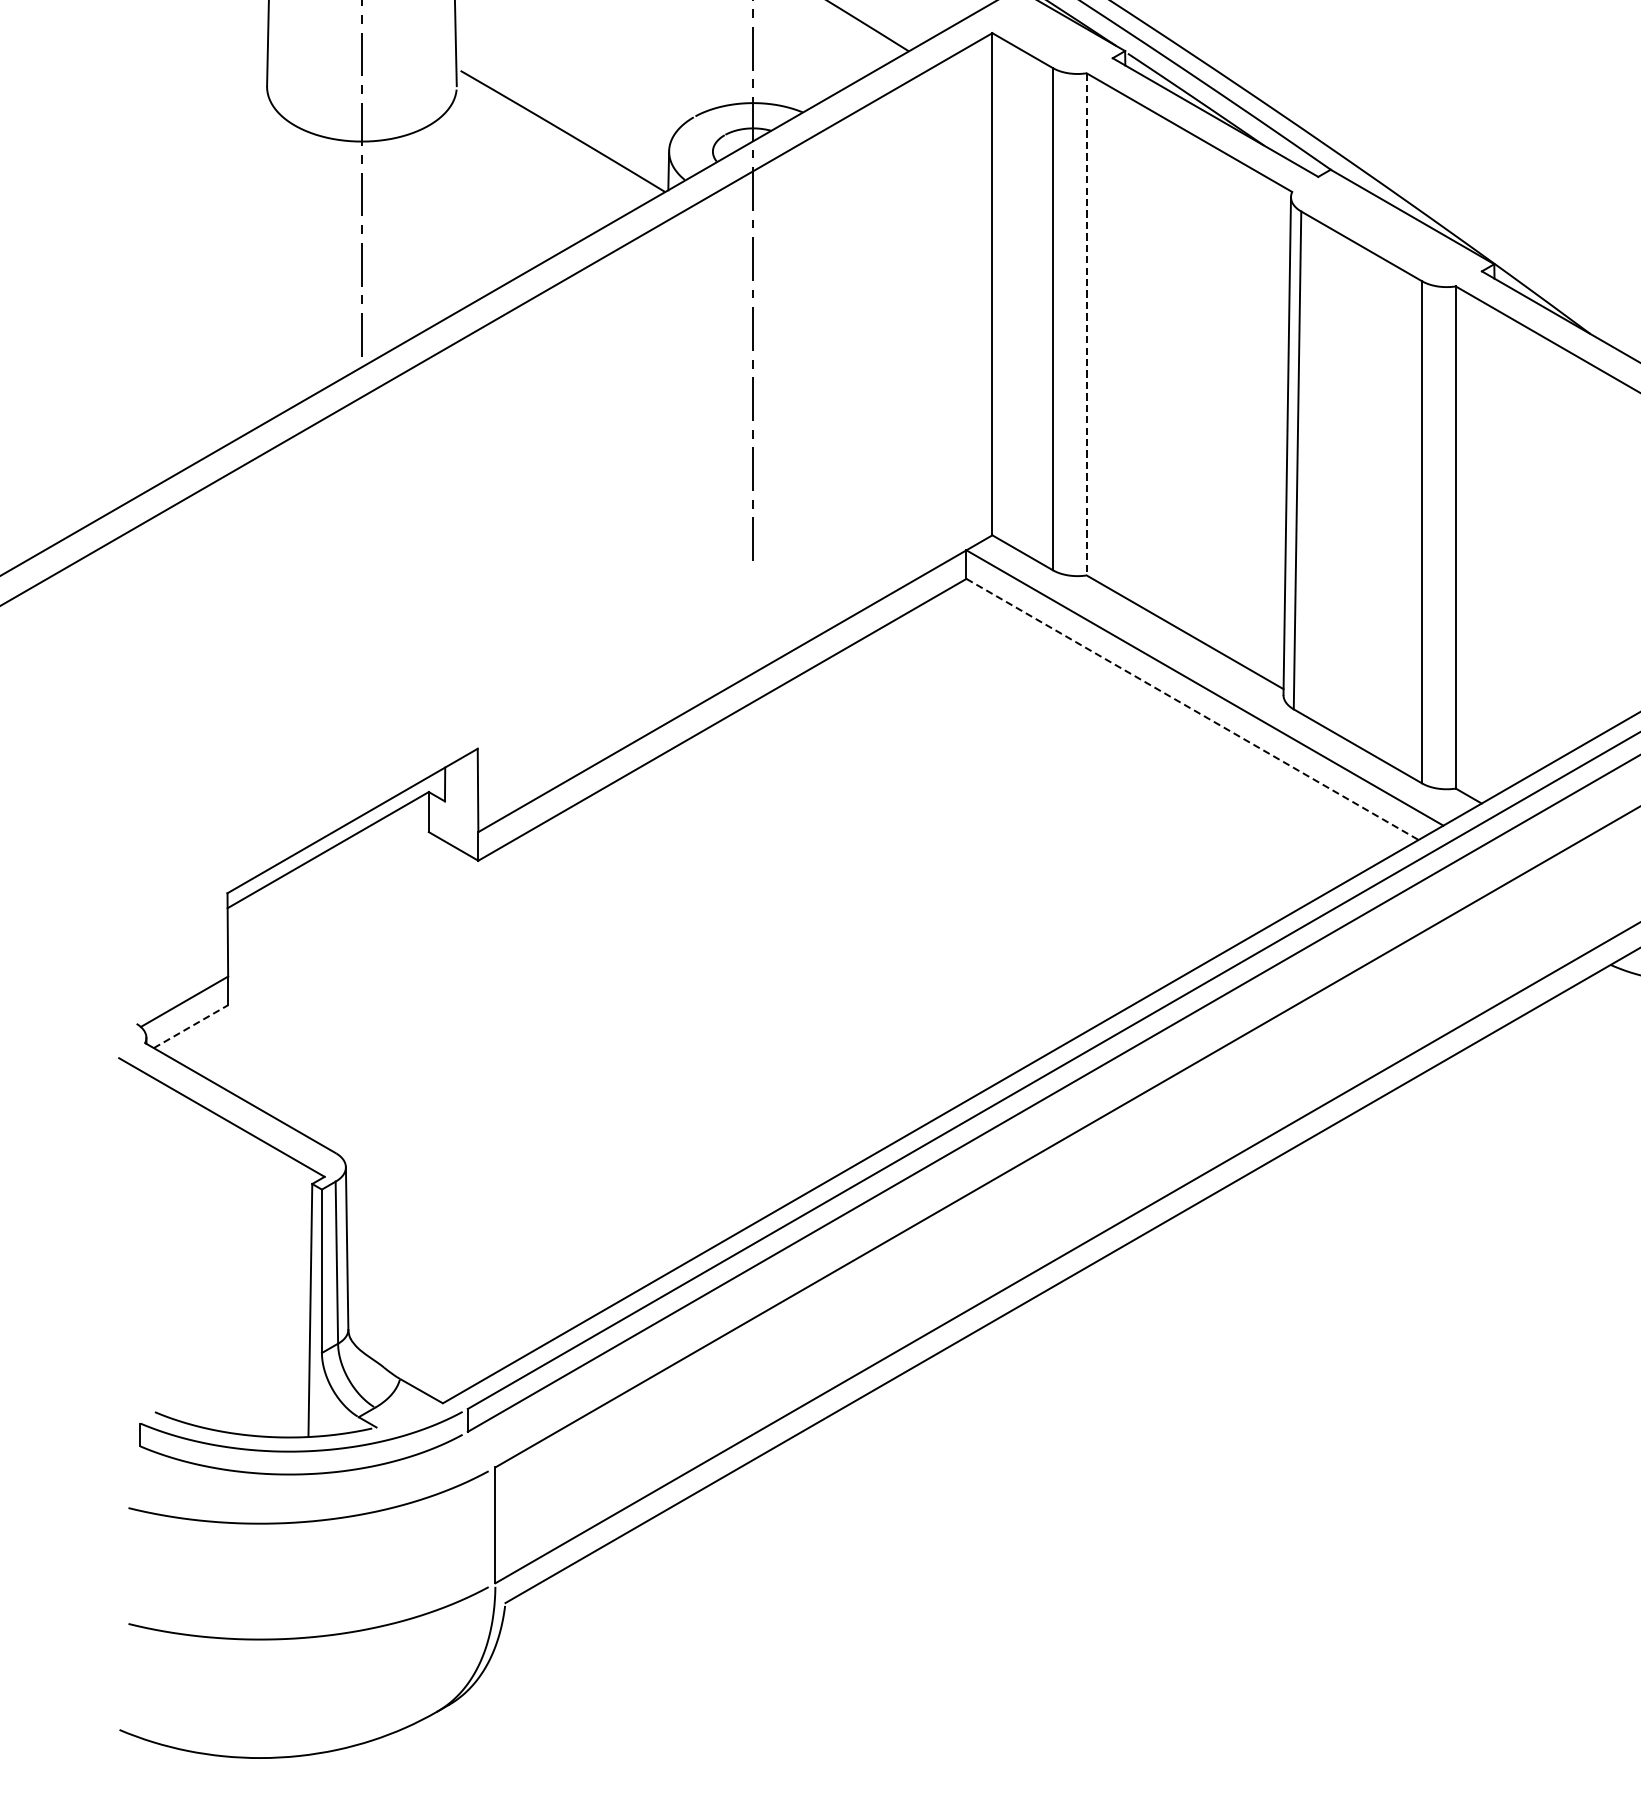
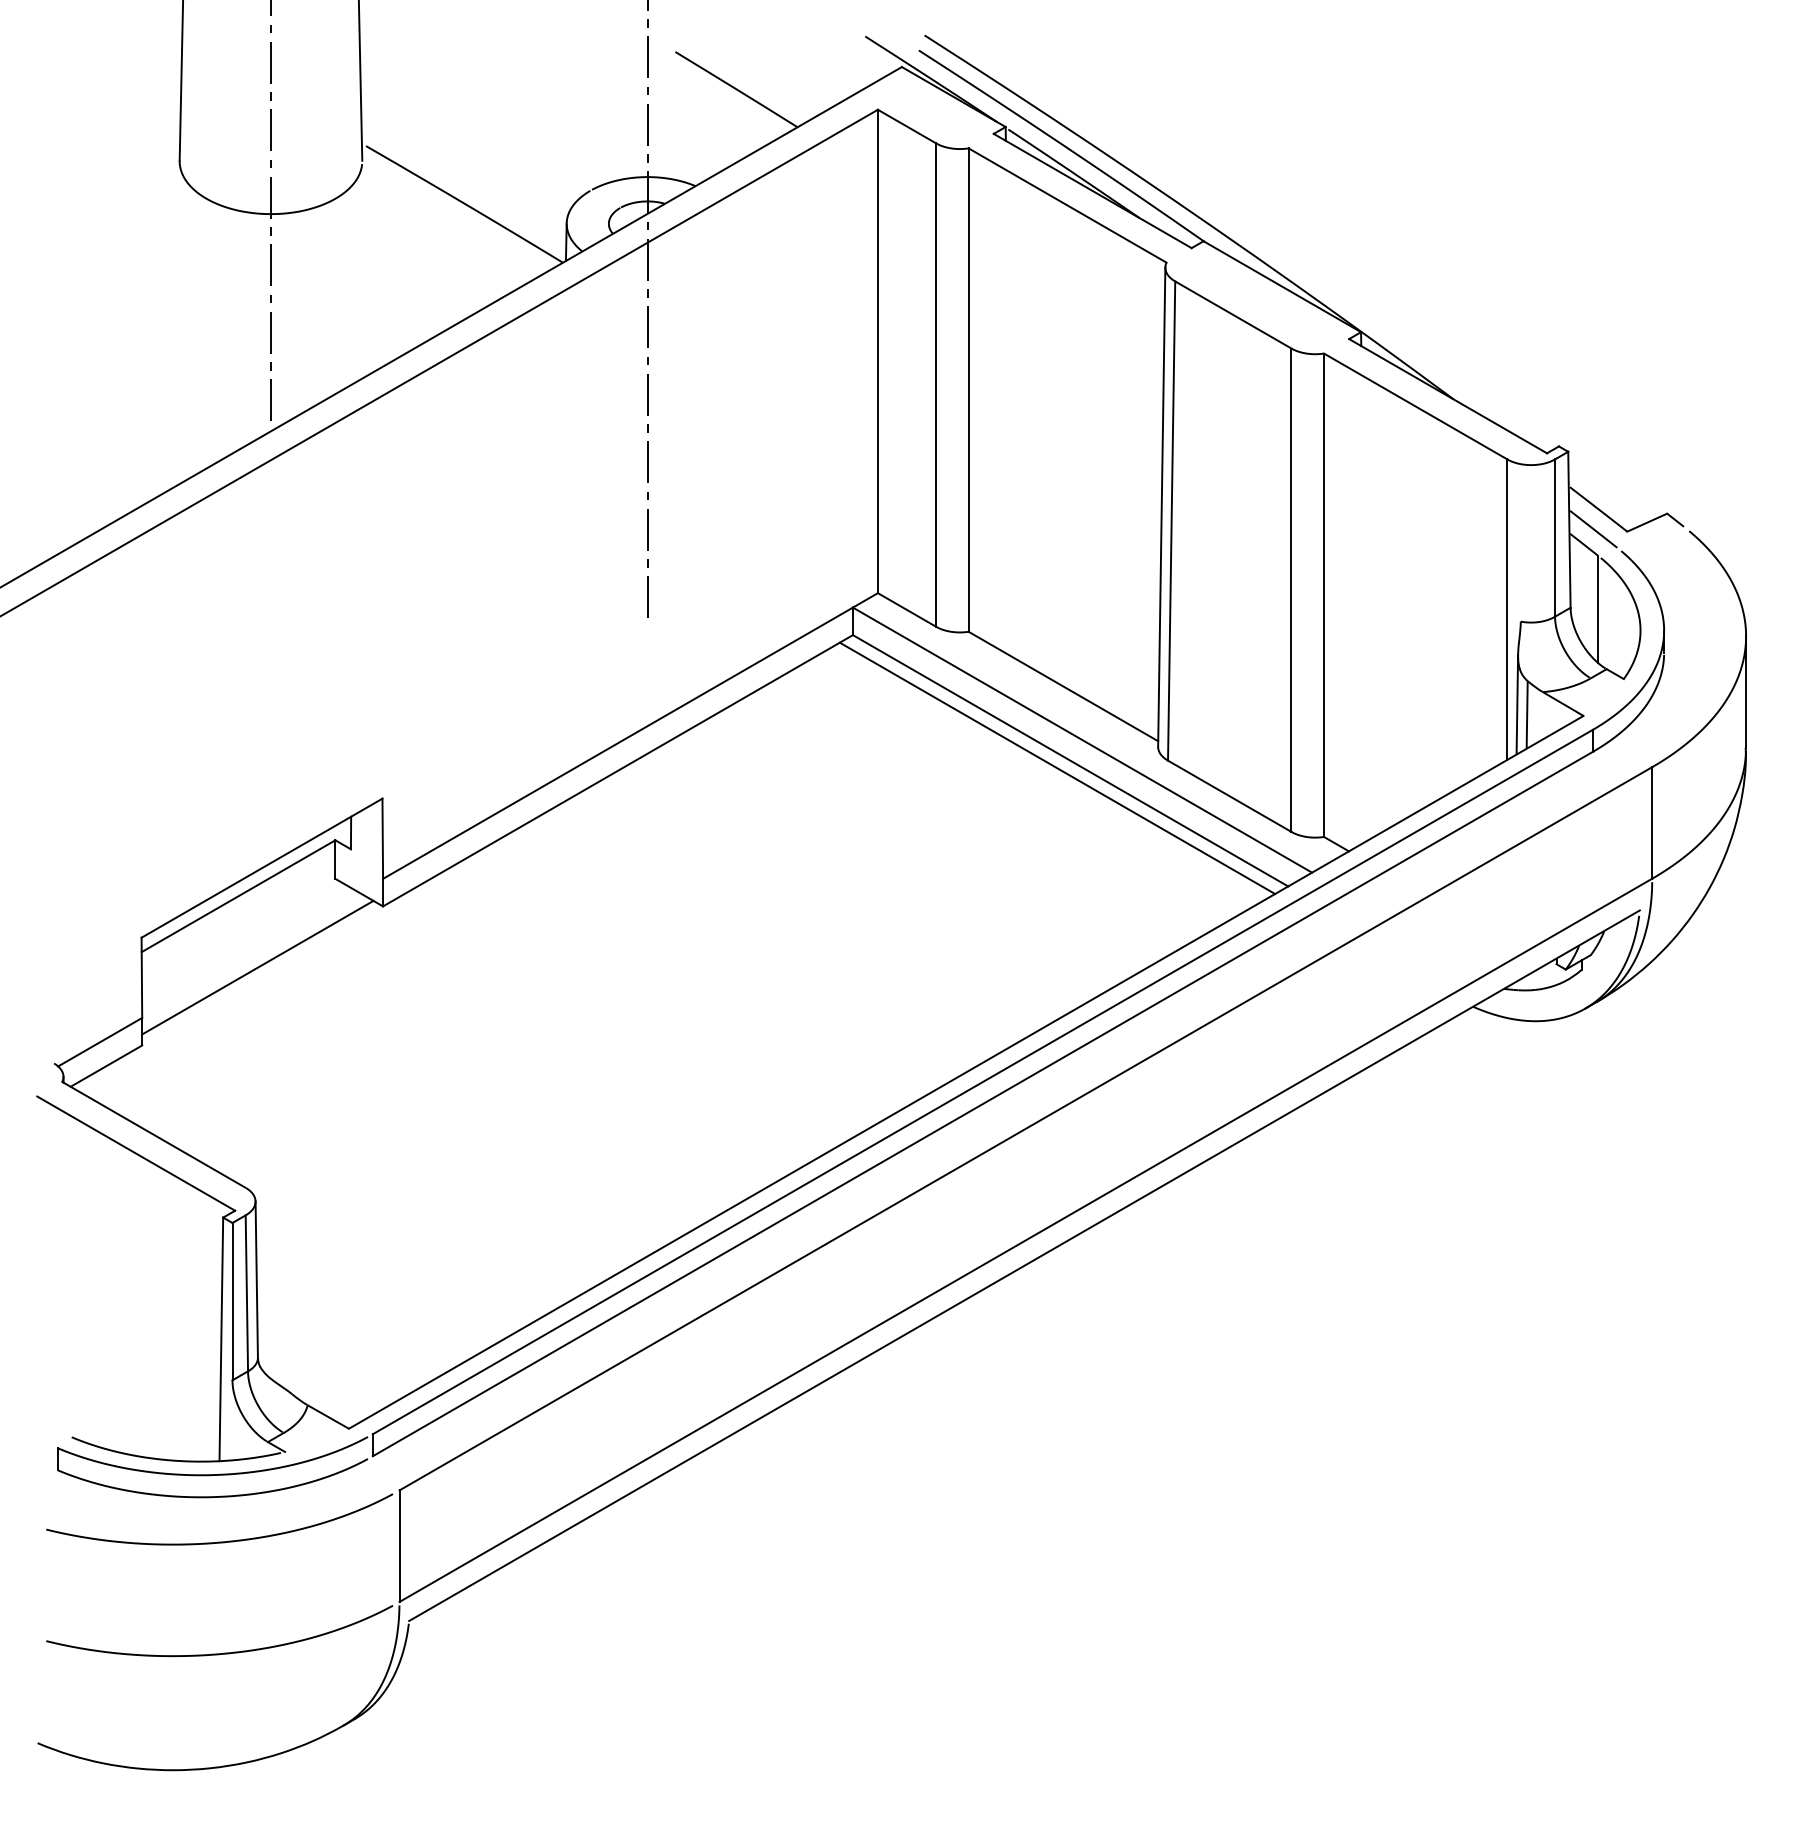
line: (1086, 324) -> (968, 390), dashed -> solid
line: (1193, 710) -> (1071, 761), dashed -> solid
line: (1178, 717) -> (1057, 768), added
line: (347, 924) -> (257, 967), added
line: (191, 1025) -> (106, 1065), dashed -> solid

